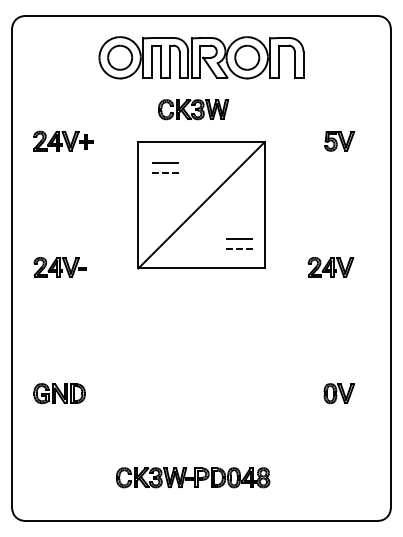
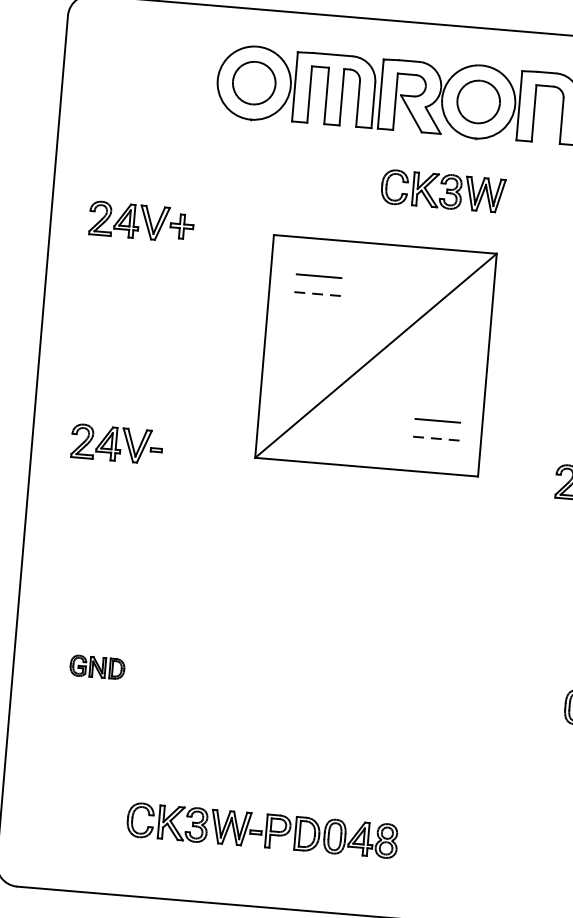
part: (193, 109) -> (443, 190), moved
part: (59, 393) -> (97, 666), size x0.6
part: (193, 477) -> (263, 830), moved

